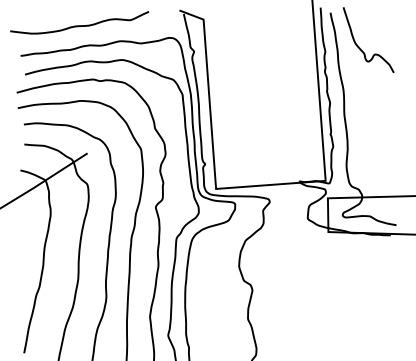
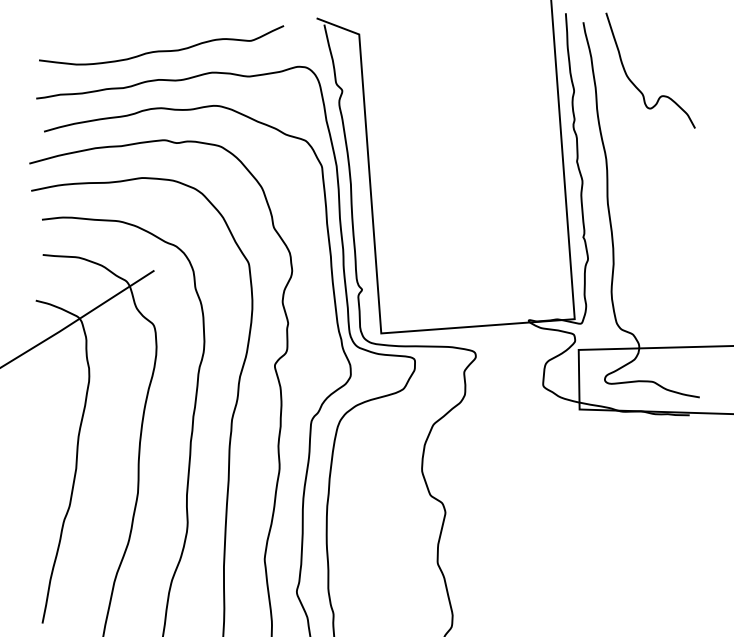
curve: (79, 25) -> (161, 50), moved

